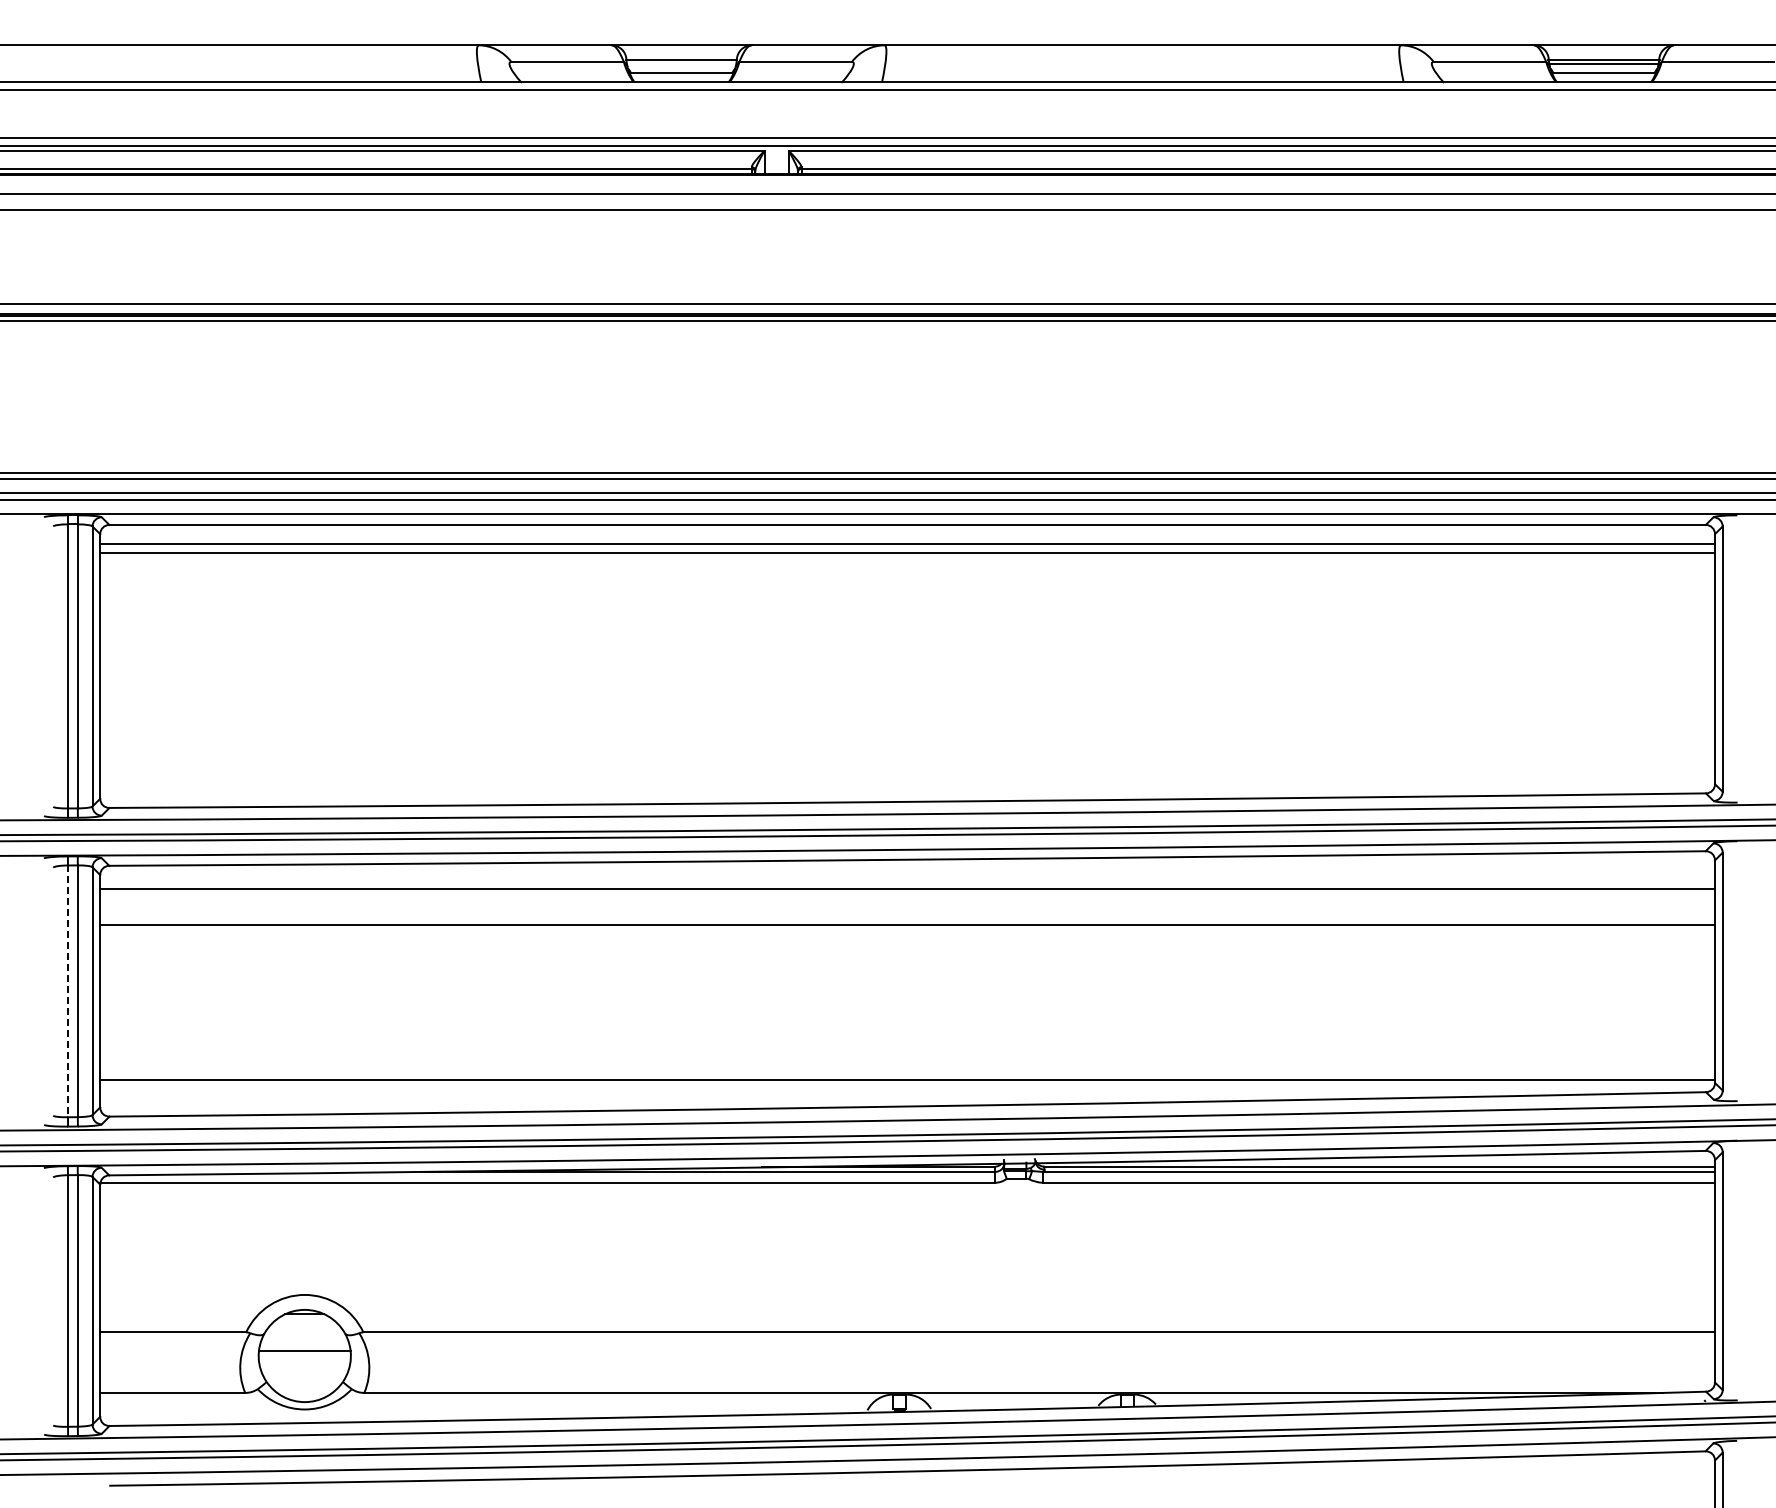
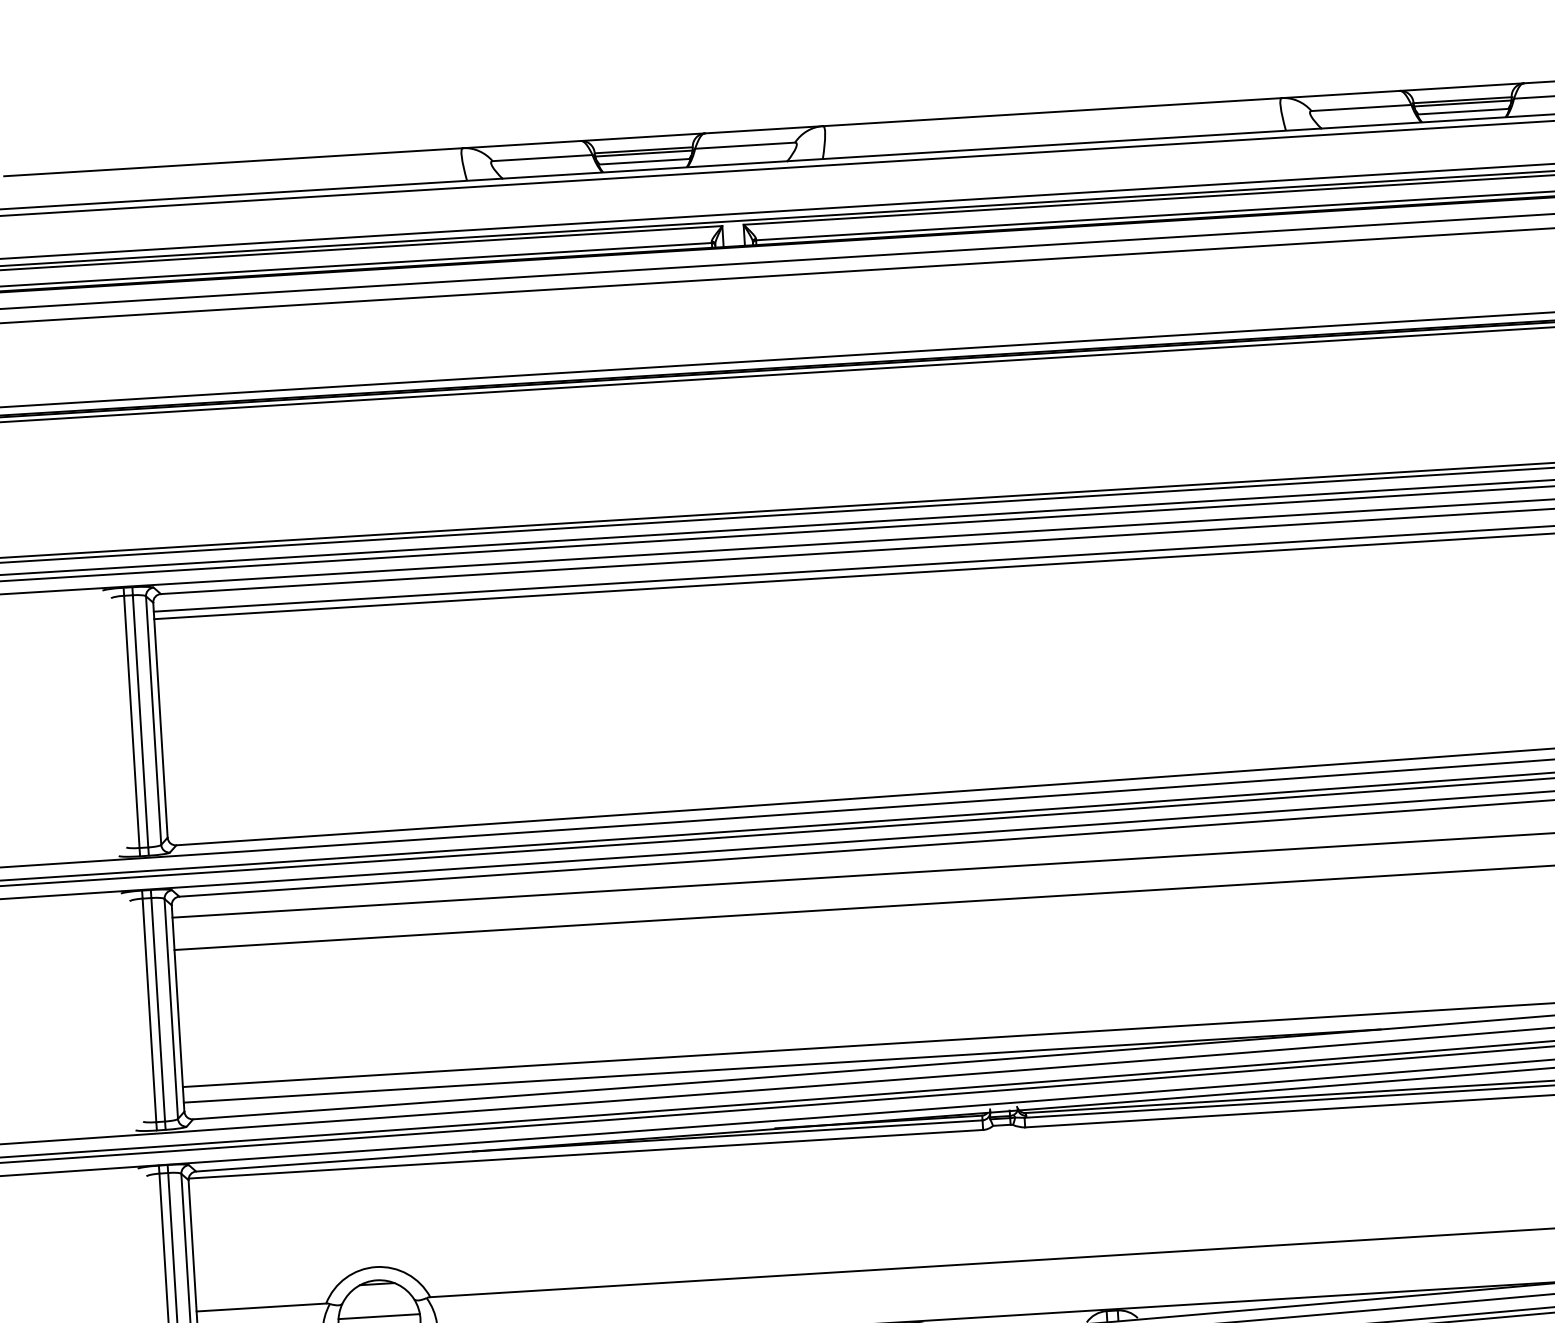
line: (681, 63) -> (643, 153), added
line: (67, 991) -> (149, 1010), dashed -> solid
line: (774, 1097) -> (782, 1066), added

